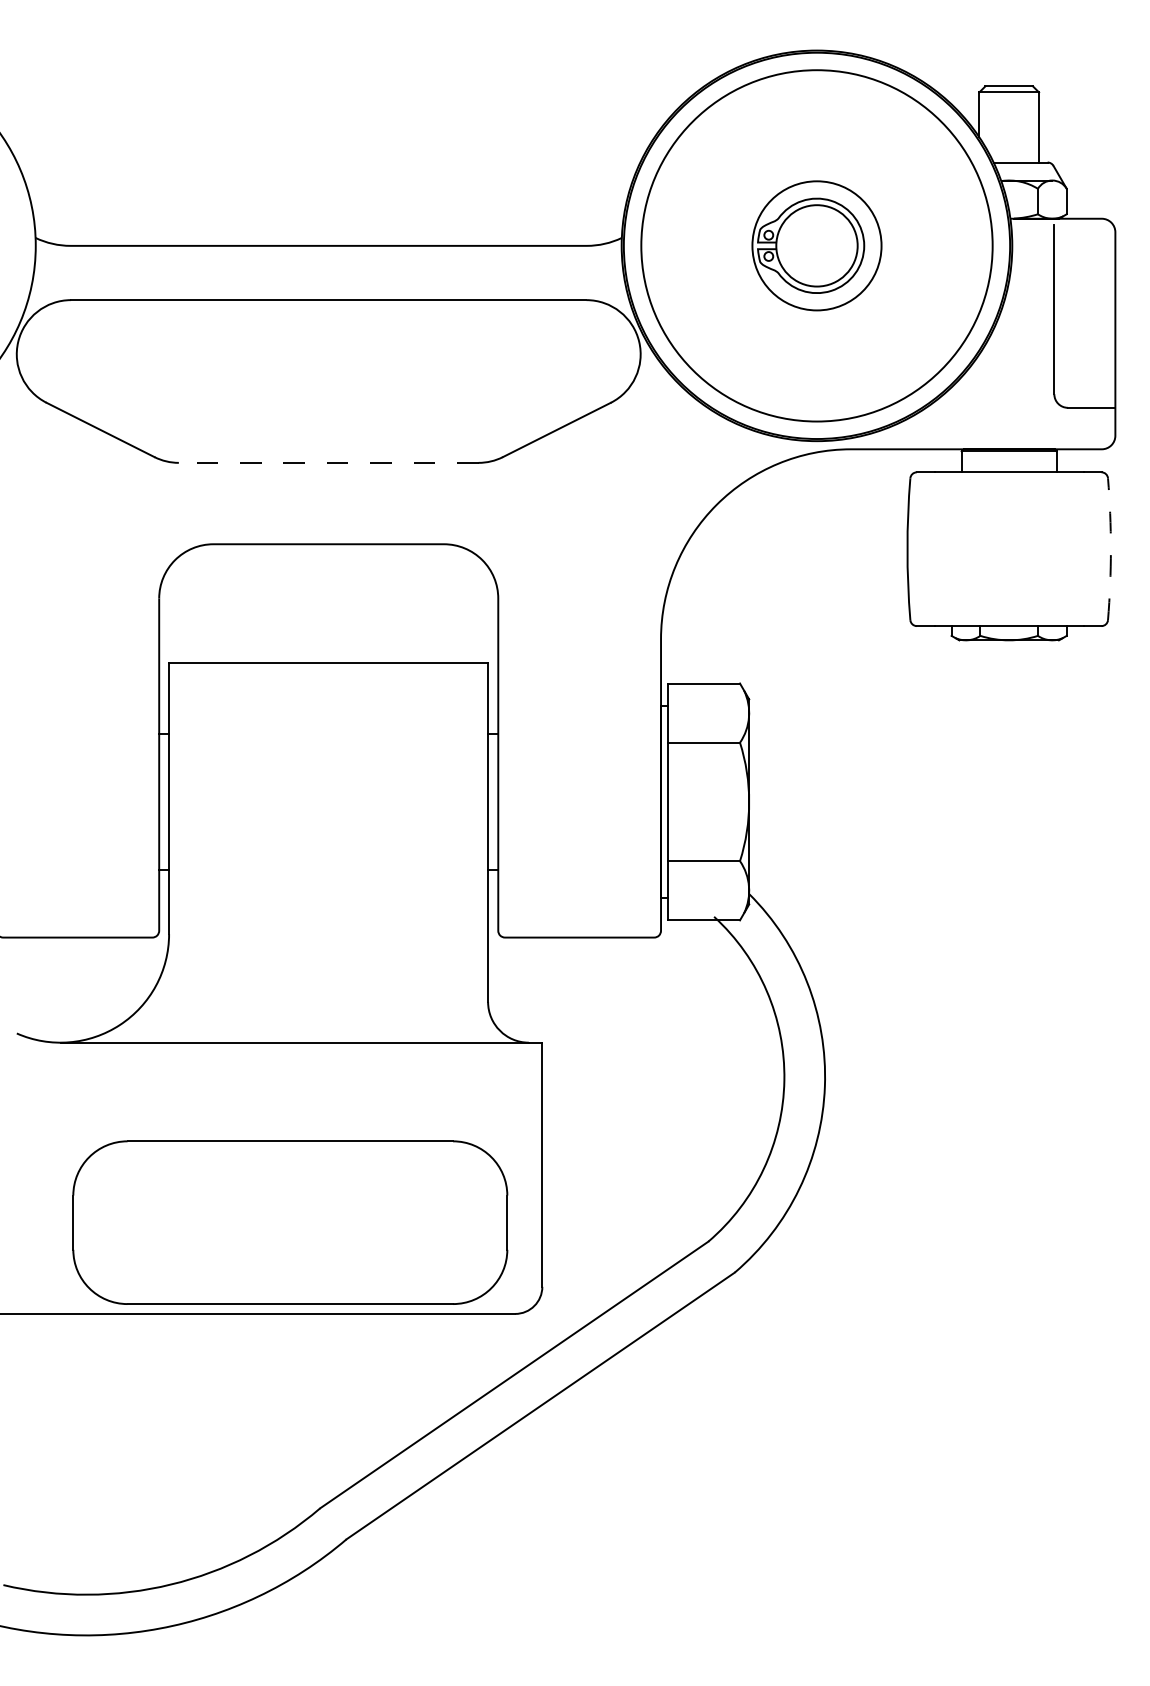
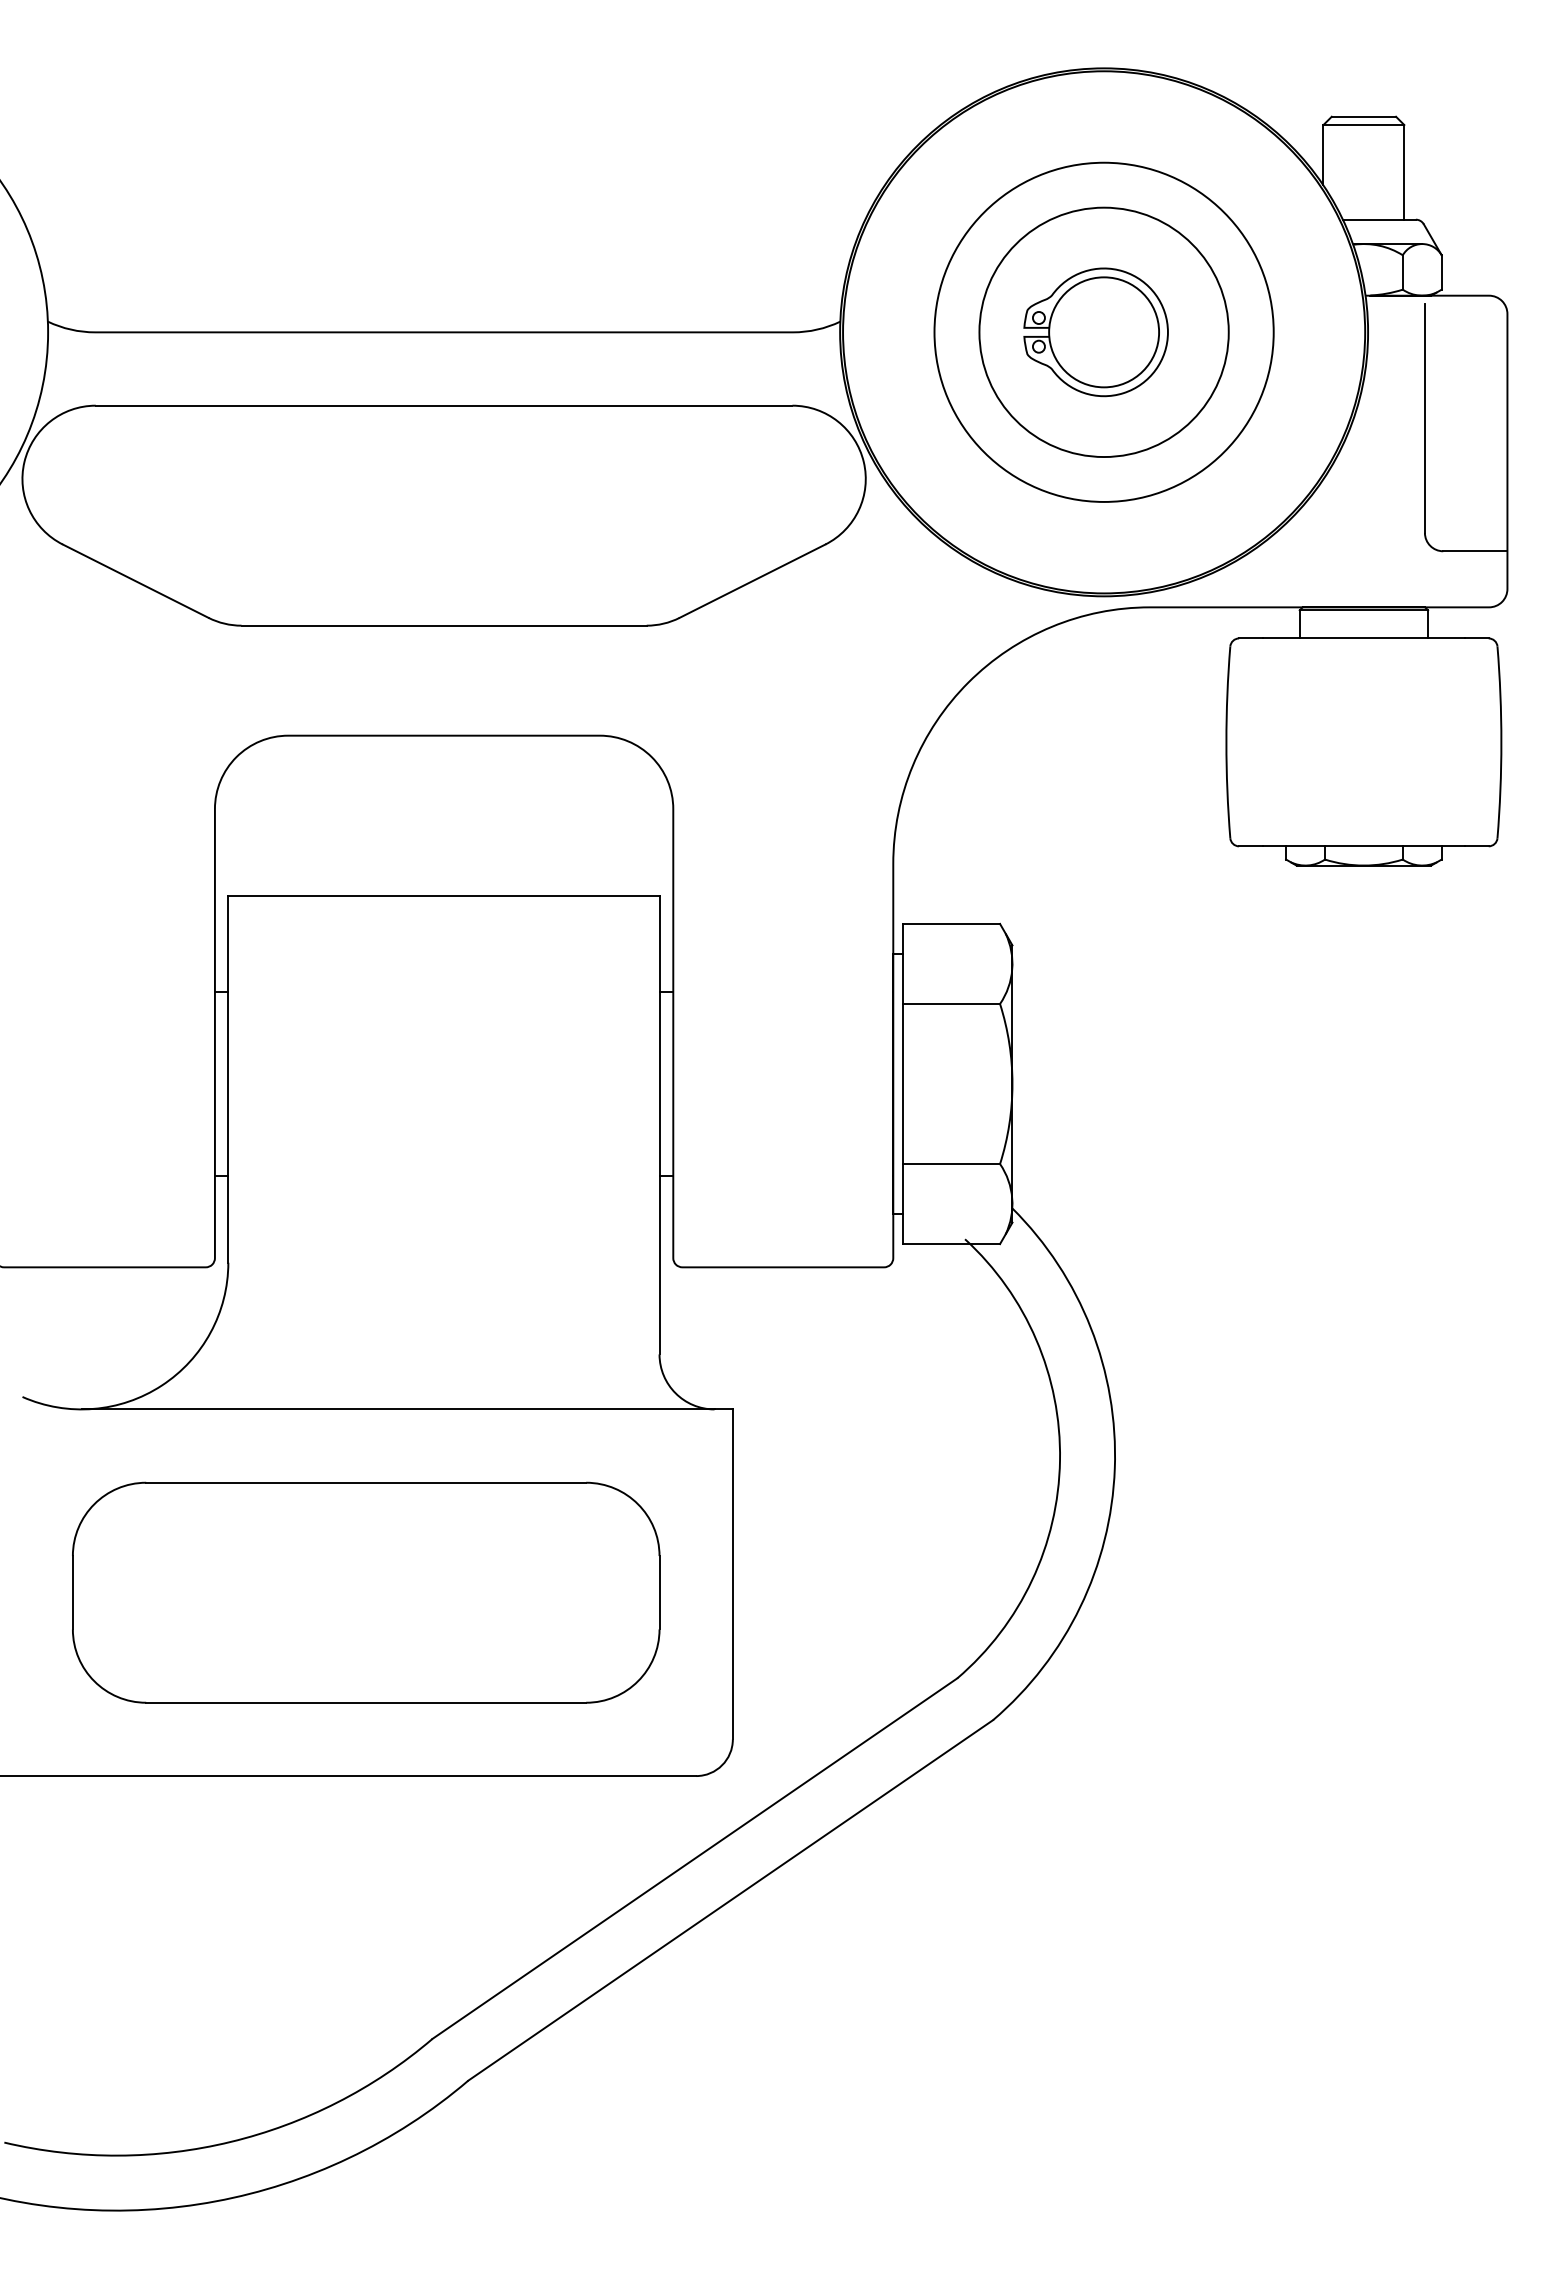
circle: (816, 245) -> (1103, 331), size x0.71
circle: (816, 245) -> (1103, 332), size x1.43
line: (329, 462) -> (444, 625), dashed -> solid
arc: (1110, 549) -> (1501, 742), dashed -> solid
part: (290, 1222) -> (366, 1592), moved

